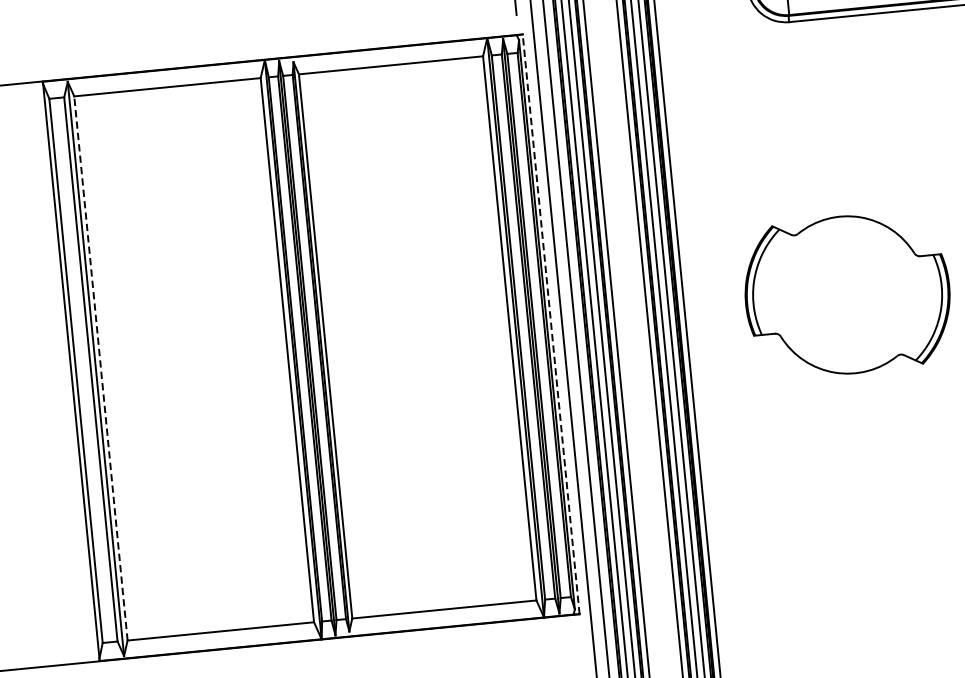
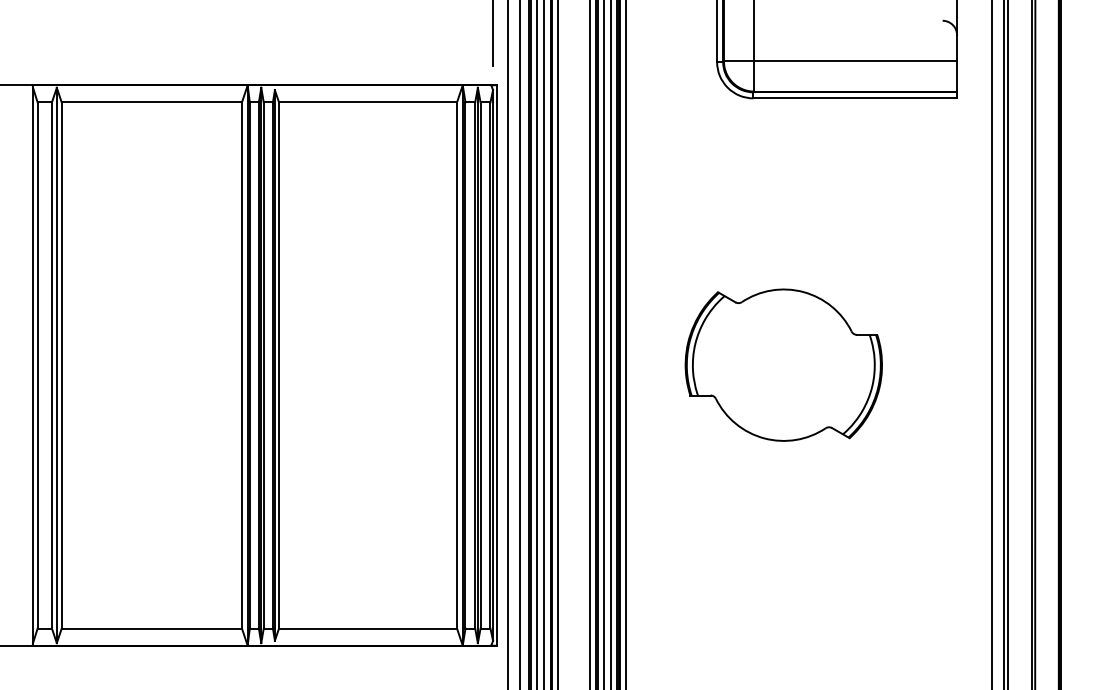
line: (551, 323) -> (497, 364), dashed -> solid
line: (100, 367) -> (61, 364), dashed -> solid

